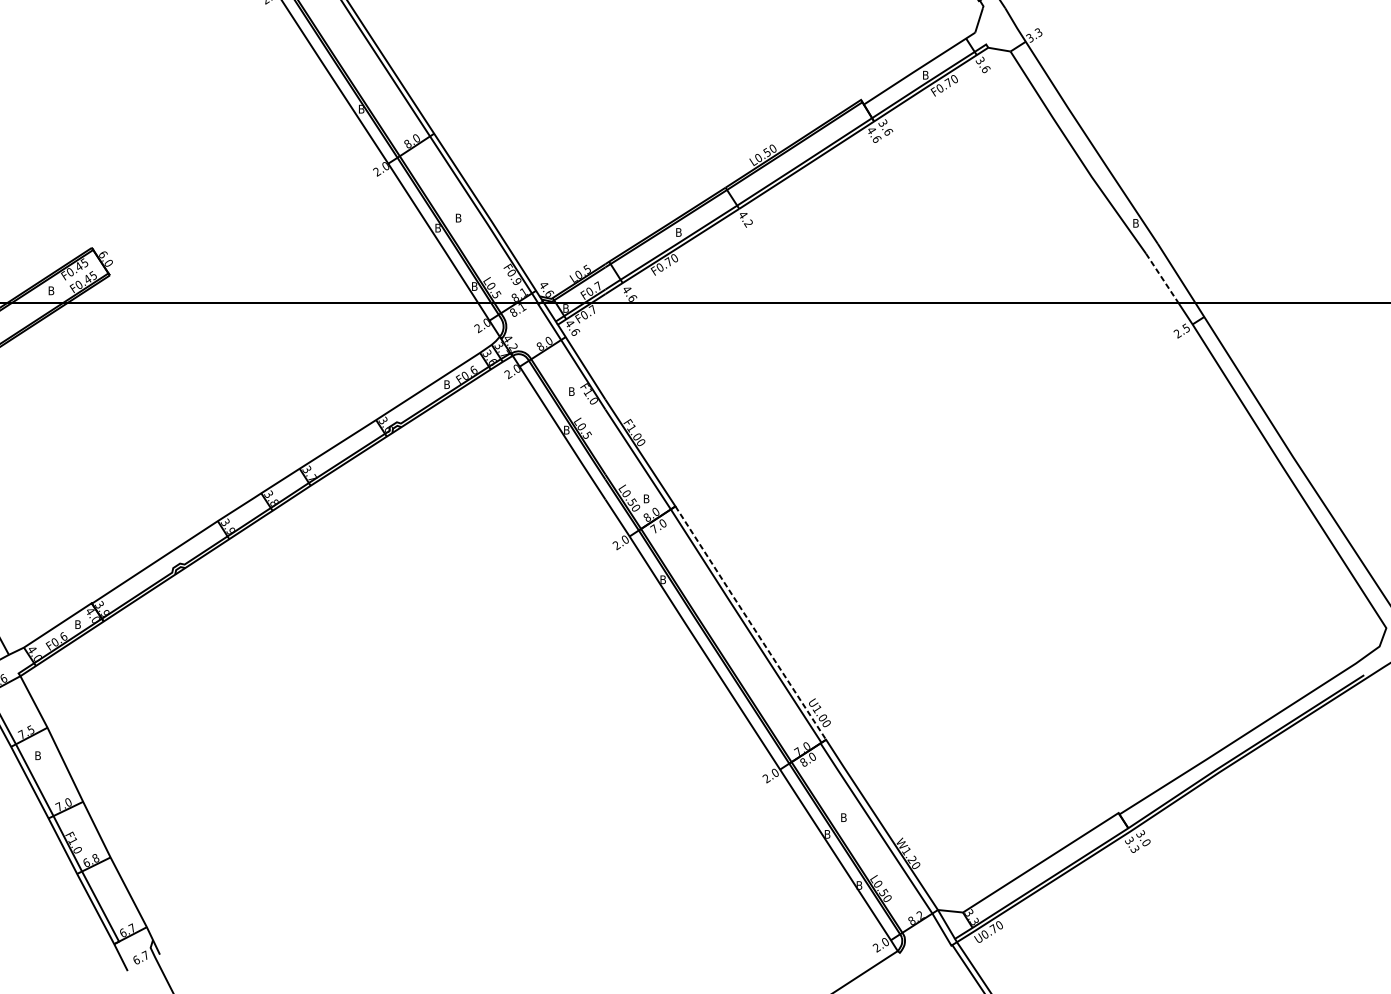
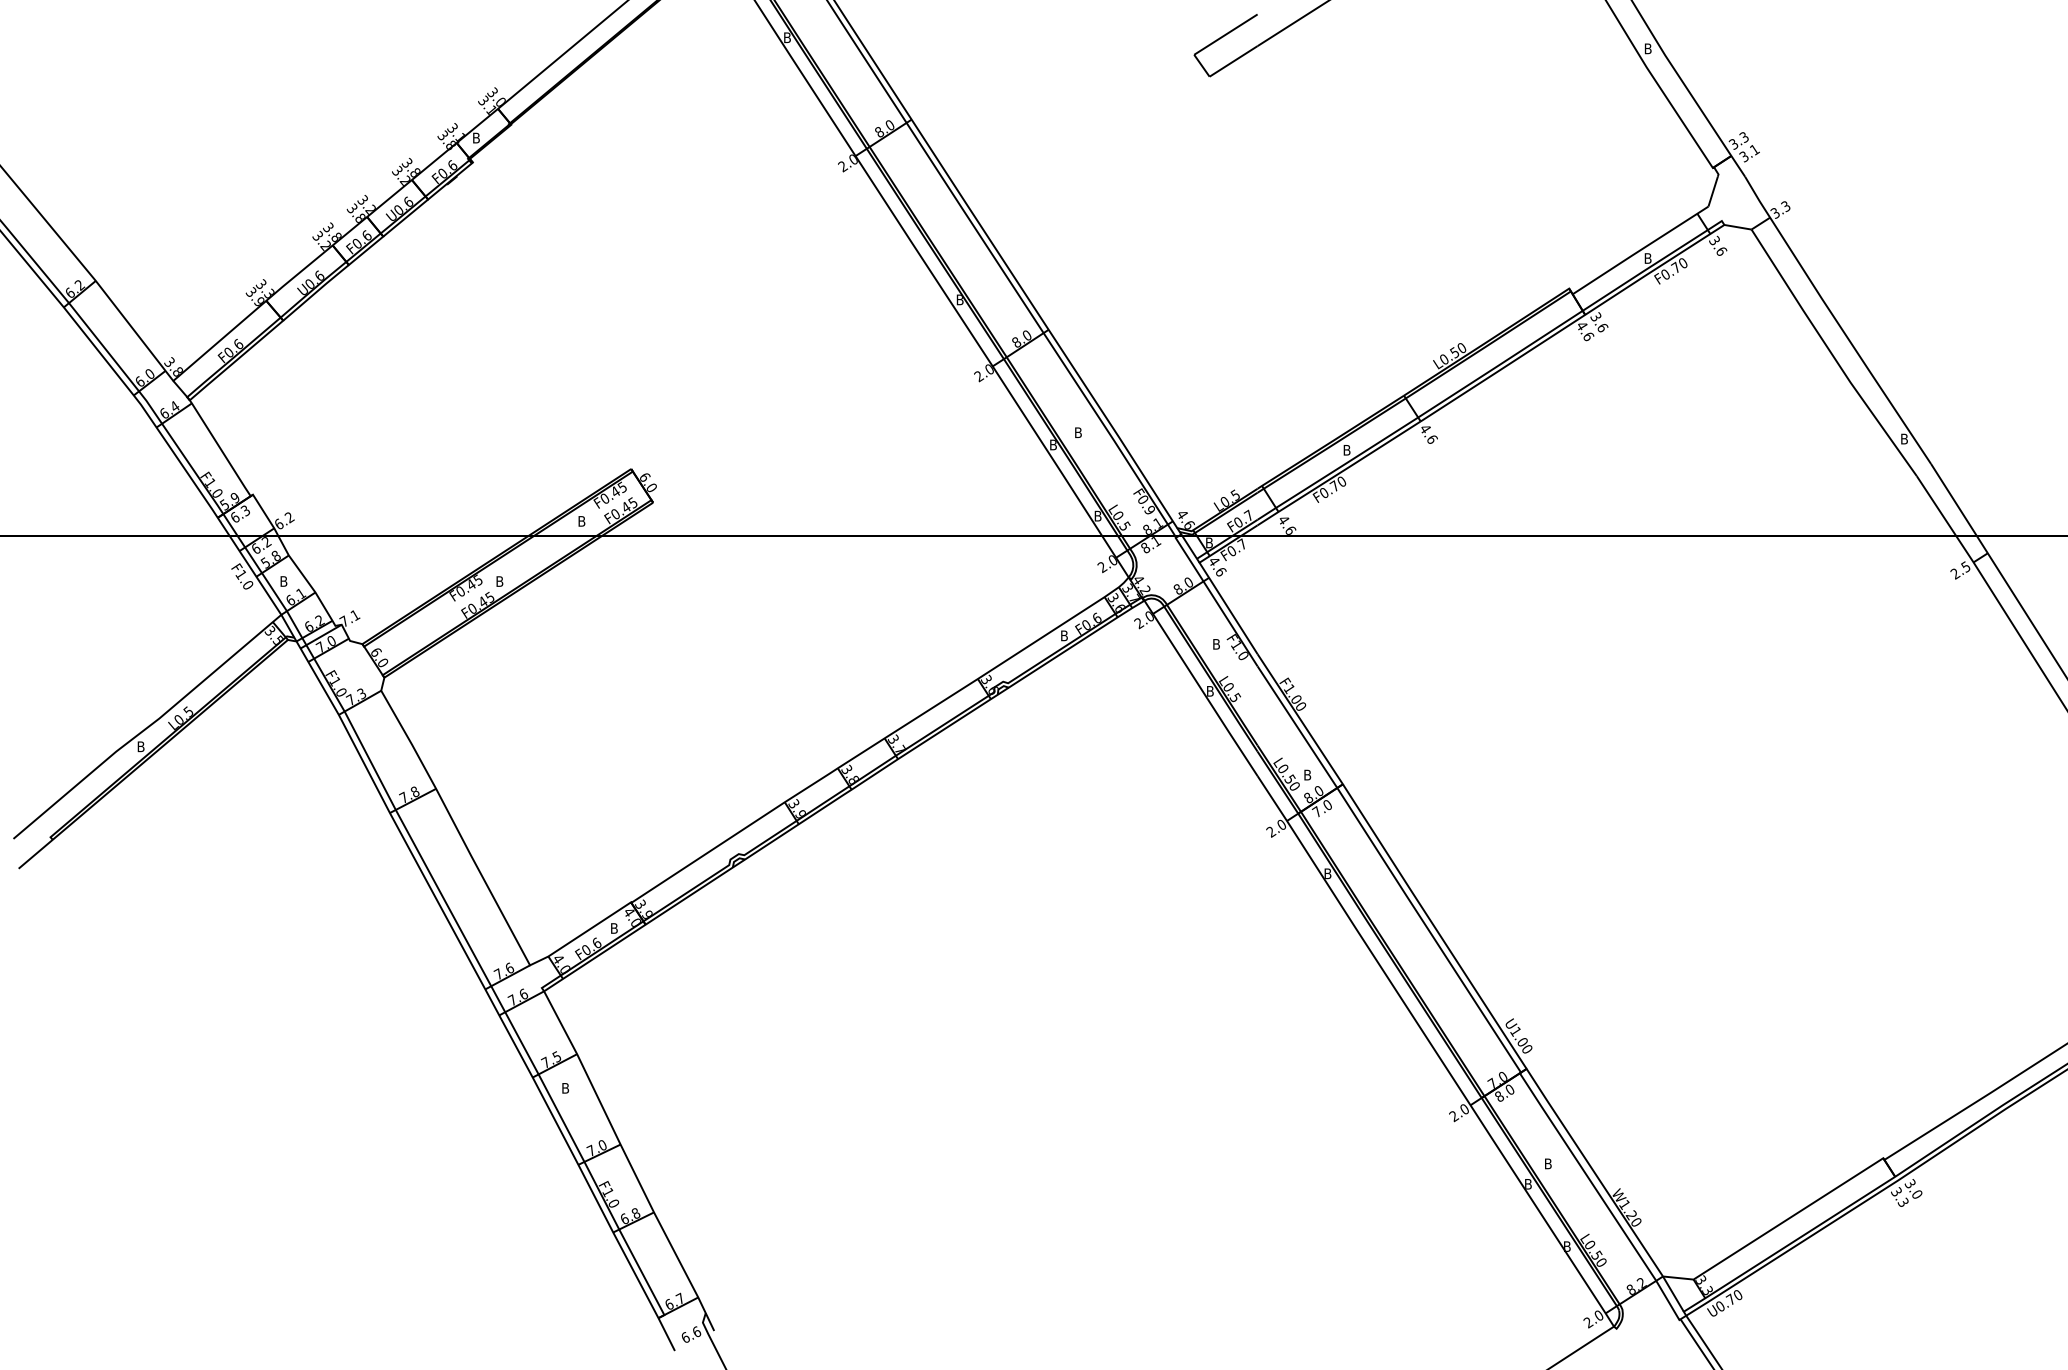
text: (748, 223) -> (1431, 439), 4.2 -> 4.6
line: (1162, 278) -> (1936, 506), dashed -> solid
line: (750, 623) -> (1434, 926), dashed -> solid
text: (145, 955) -> (696, 1331), 6.7 -> 6.6

